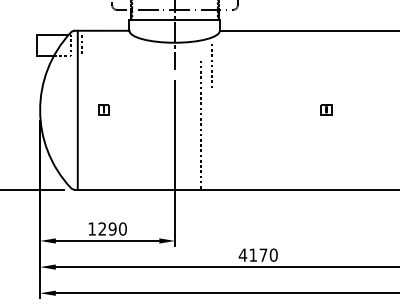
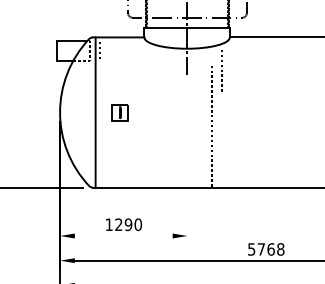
part: (103, 109) -> (119, 111), size x1.6
line: (175, 163) -> (187, 162), removed
line: (107, 240) -> (123, 235), removed
text: (257, 254) -> (265, 248), 4170 -> 5768

